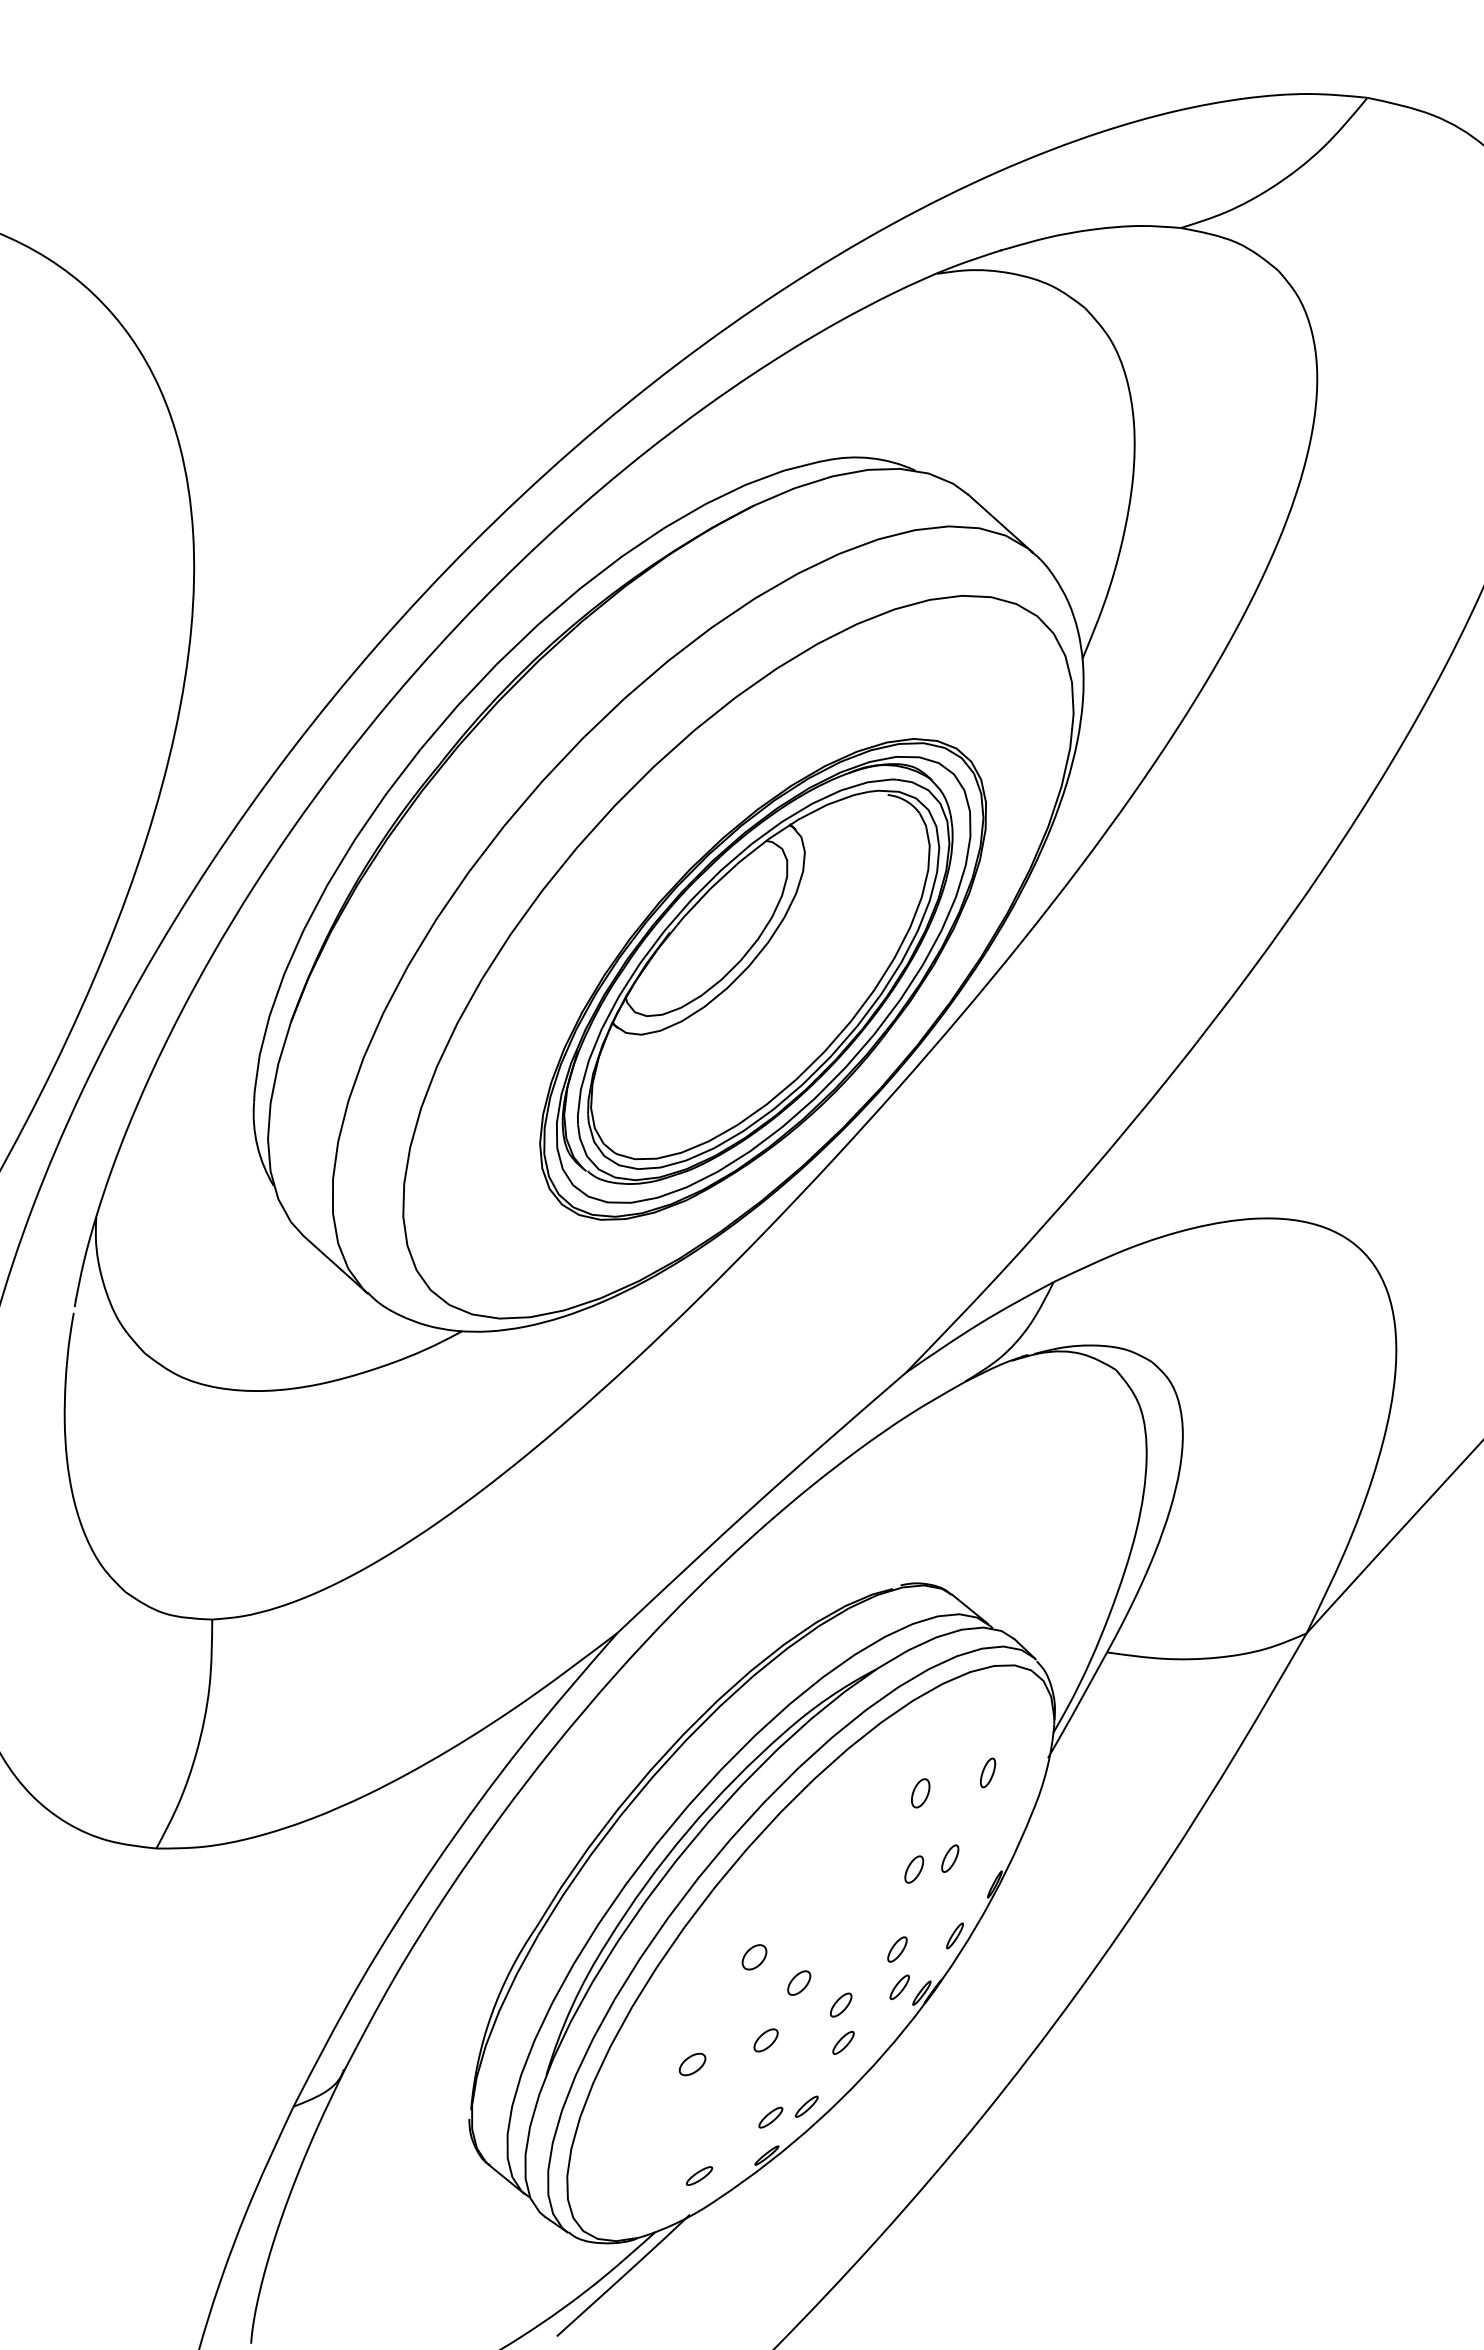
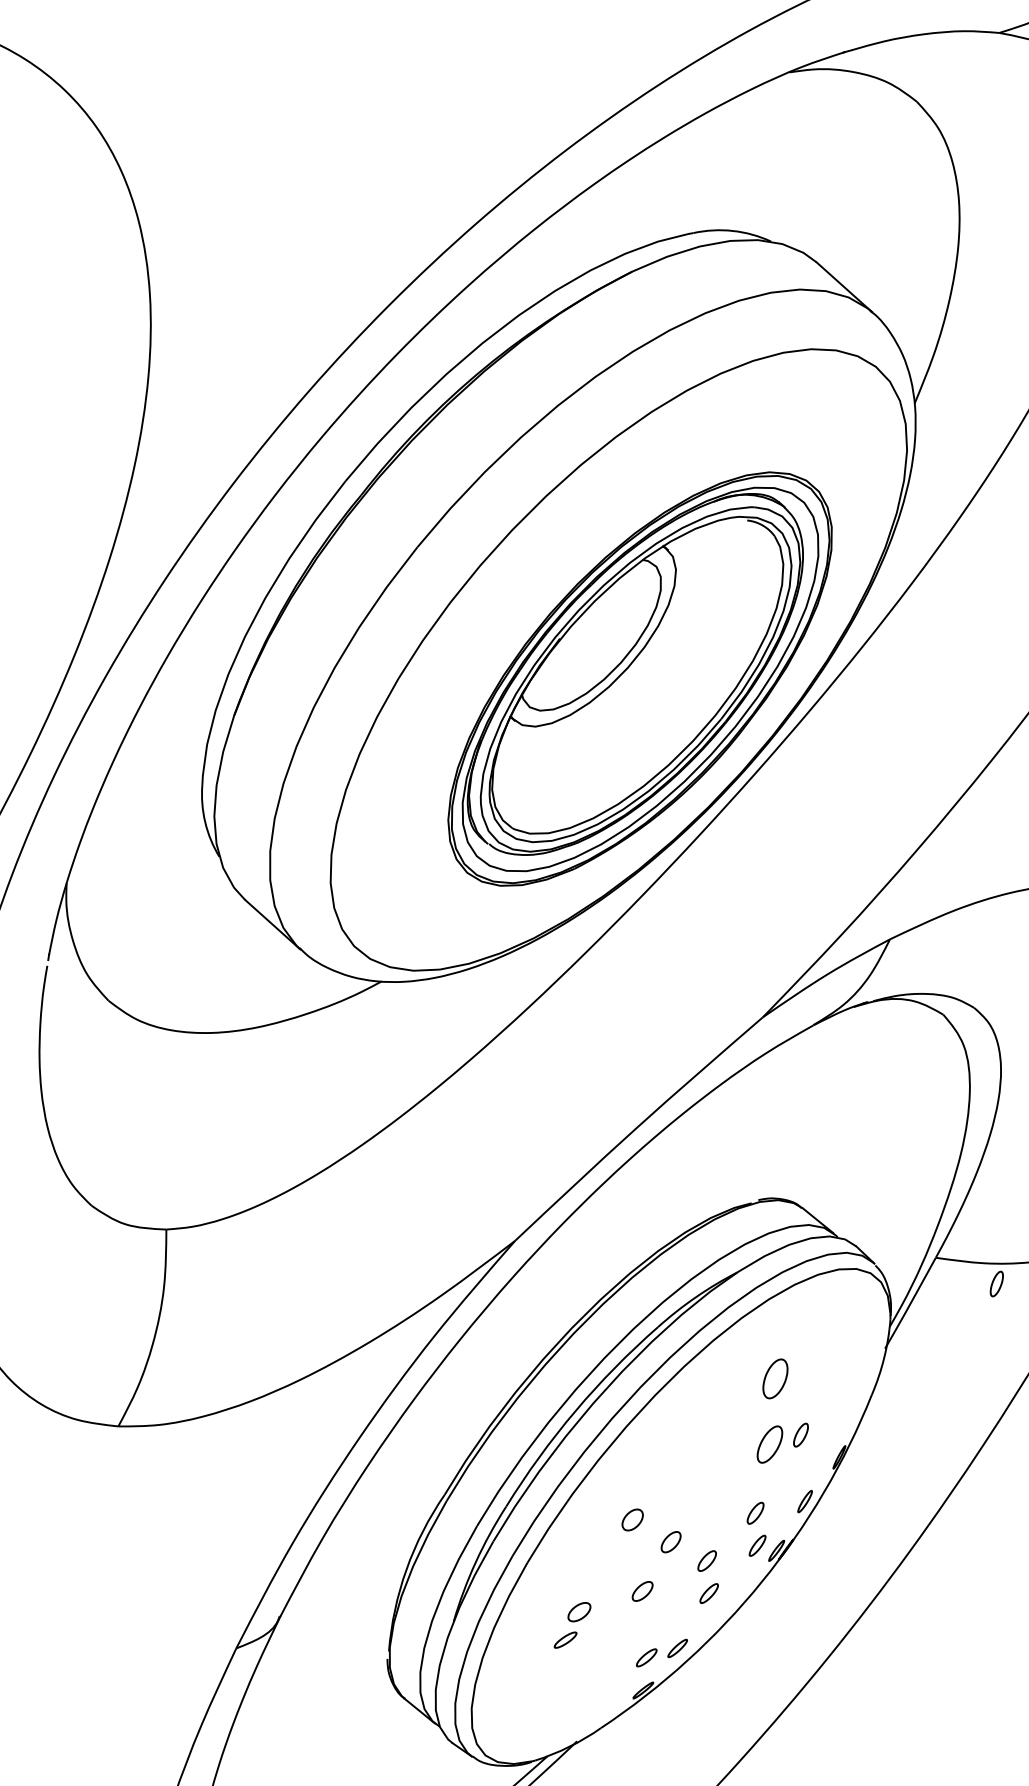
part: (988, 1772) -> (997, 1283), moved
part: (920, 1793) -> (775, 1379), size x1.6
part: (914, 1869) -> (770, 1444), size x1.6
part: (699, 2175) -> (565, 1639), moved

